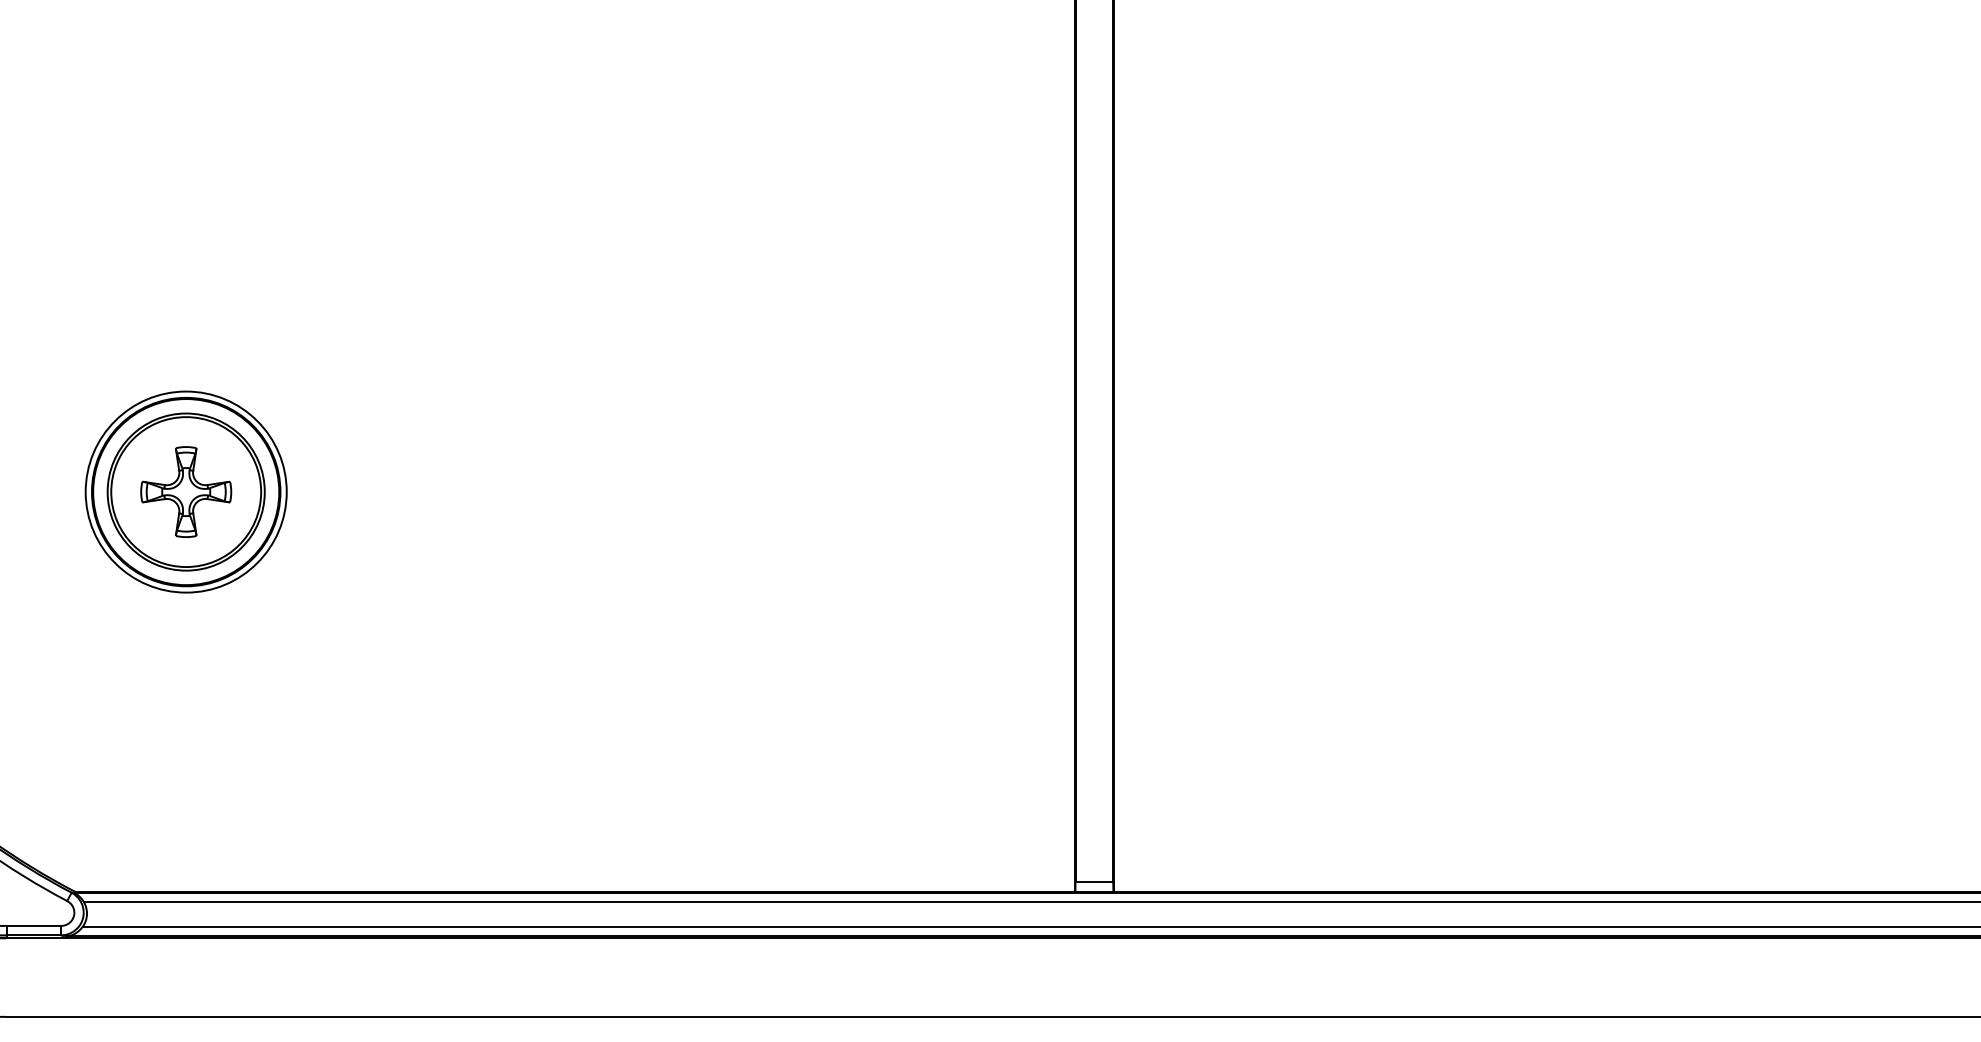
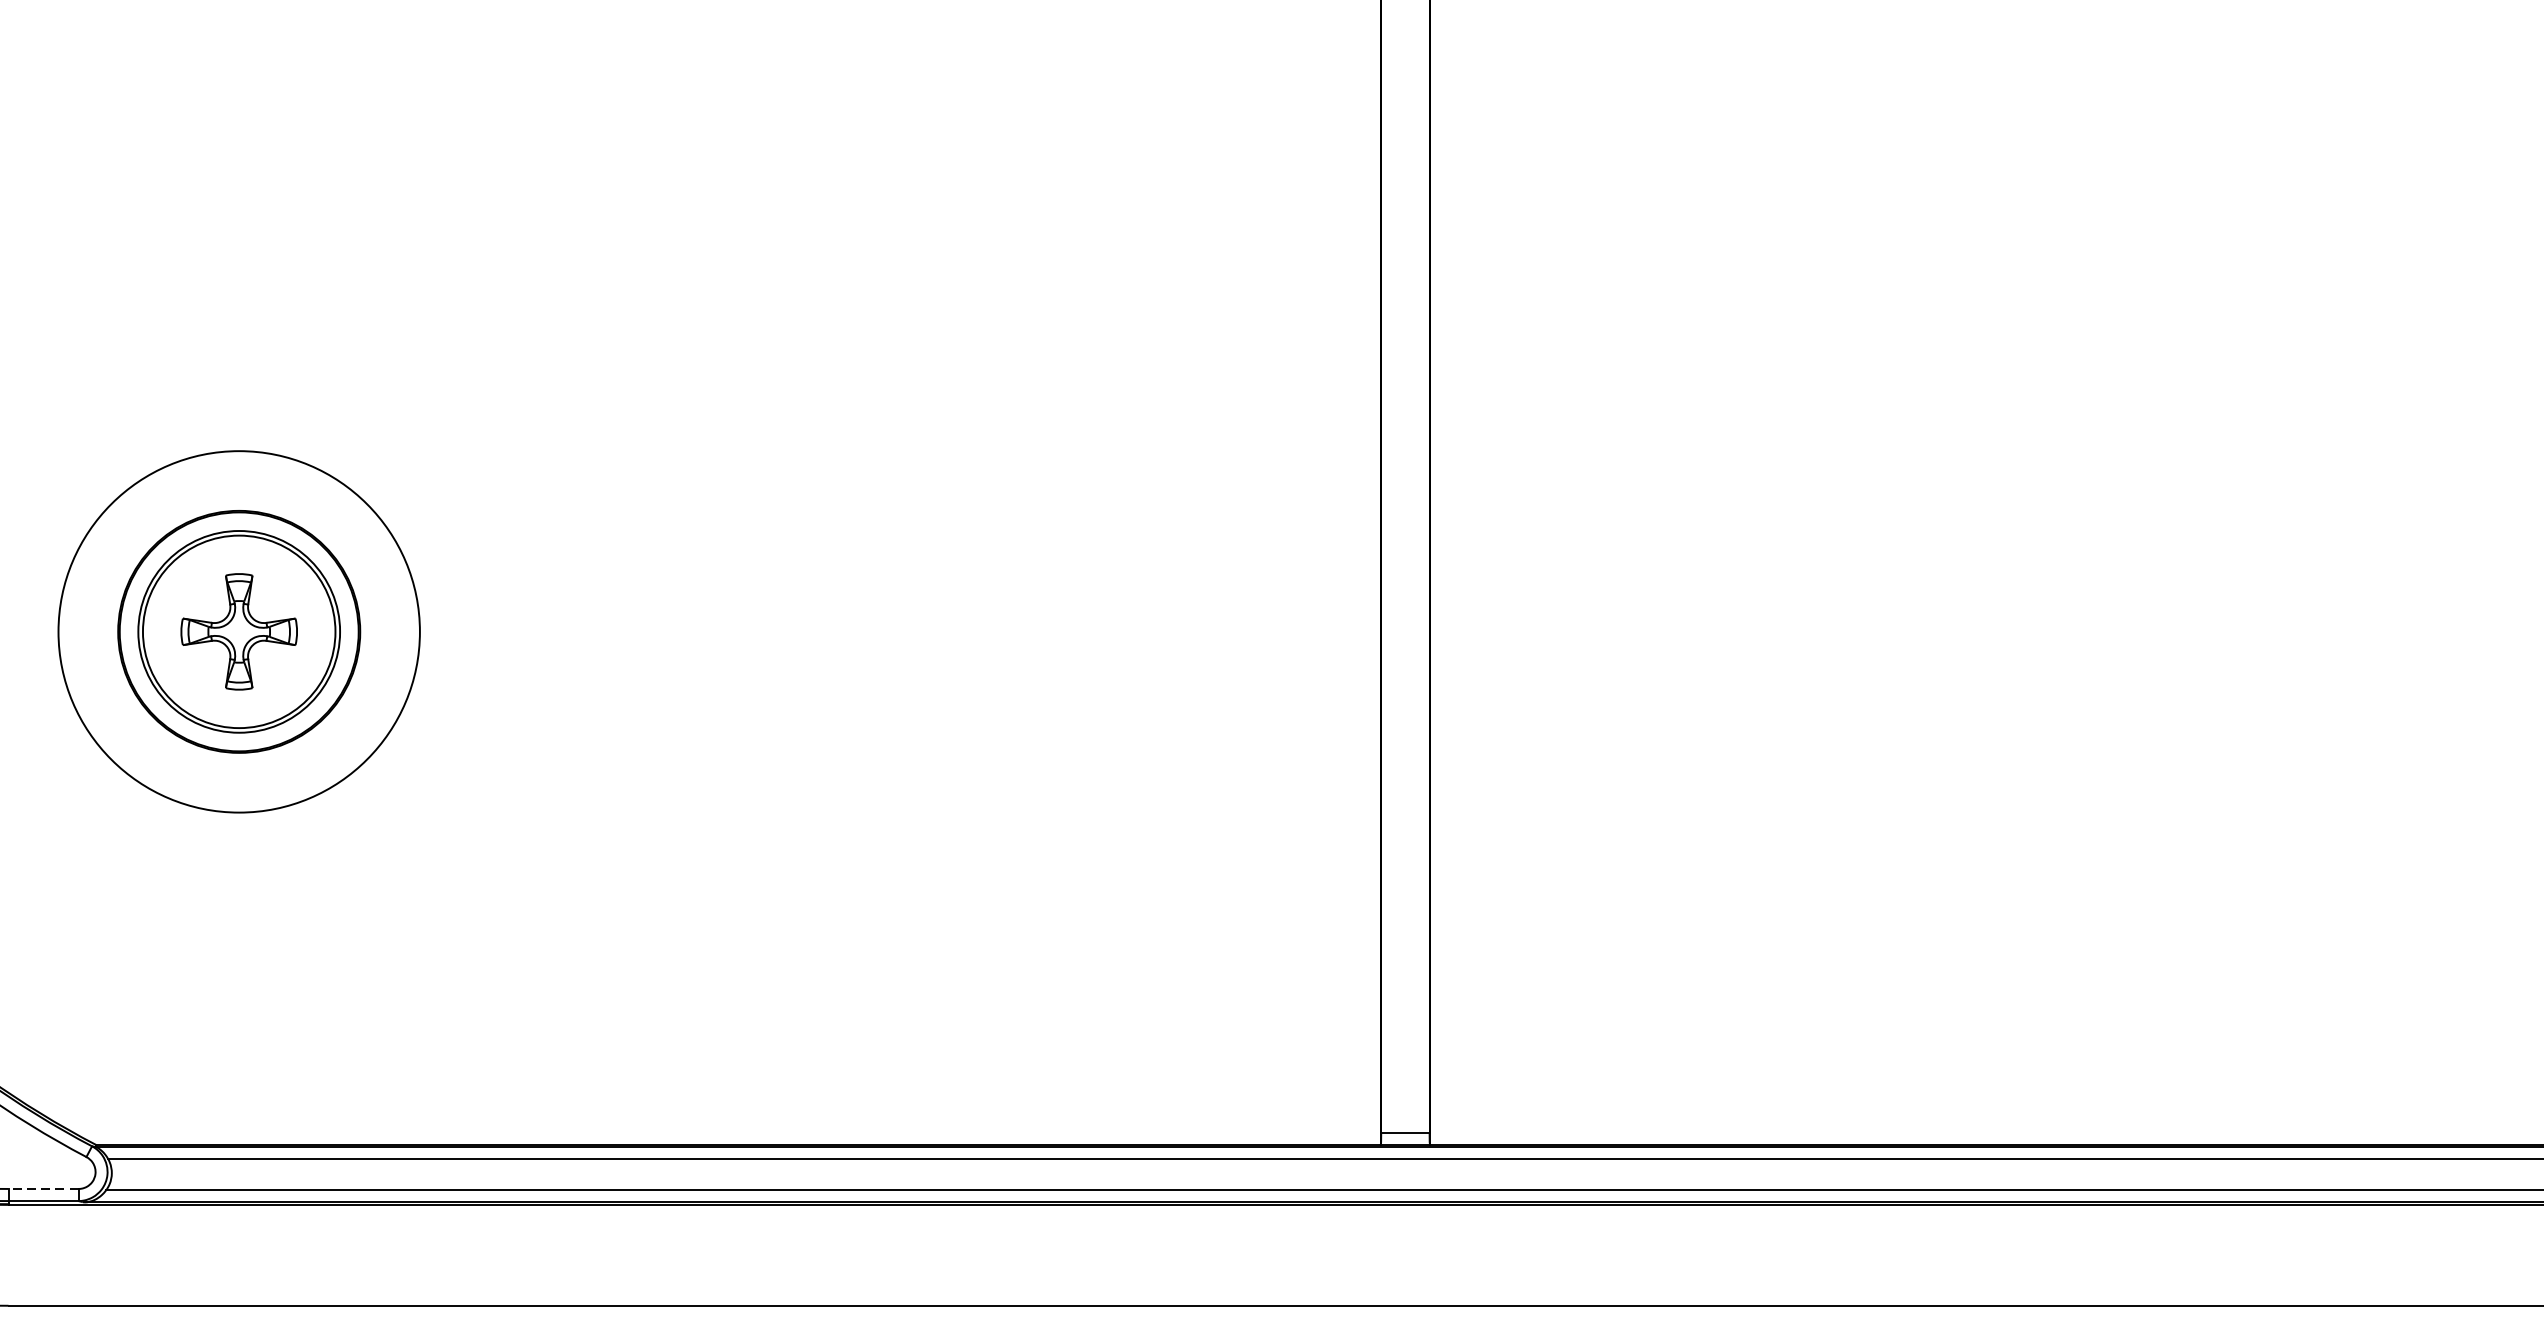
circle: (185, 491) -> (238, 631), size x1.4
line: (33, 925) -> (43, 1188), solid -> dashed

